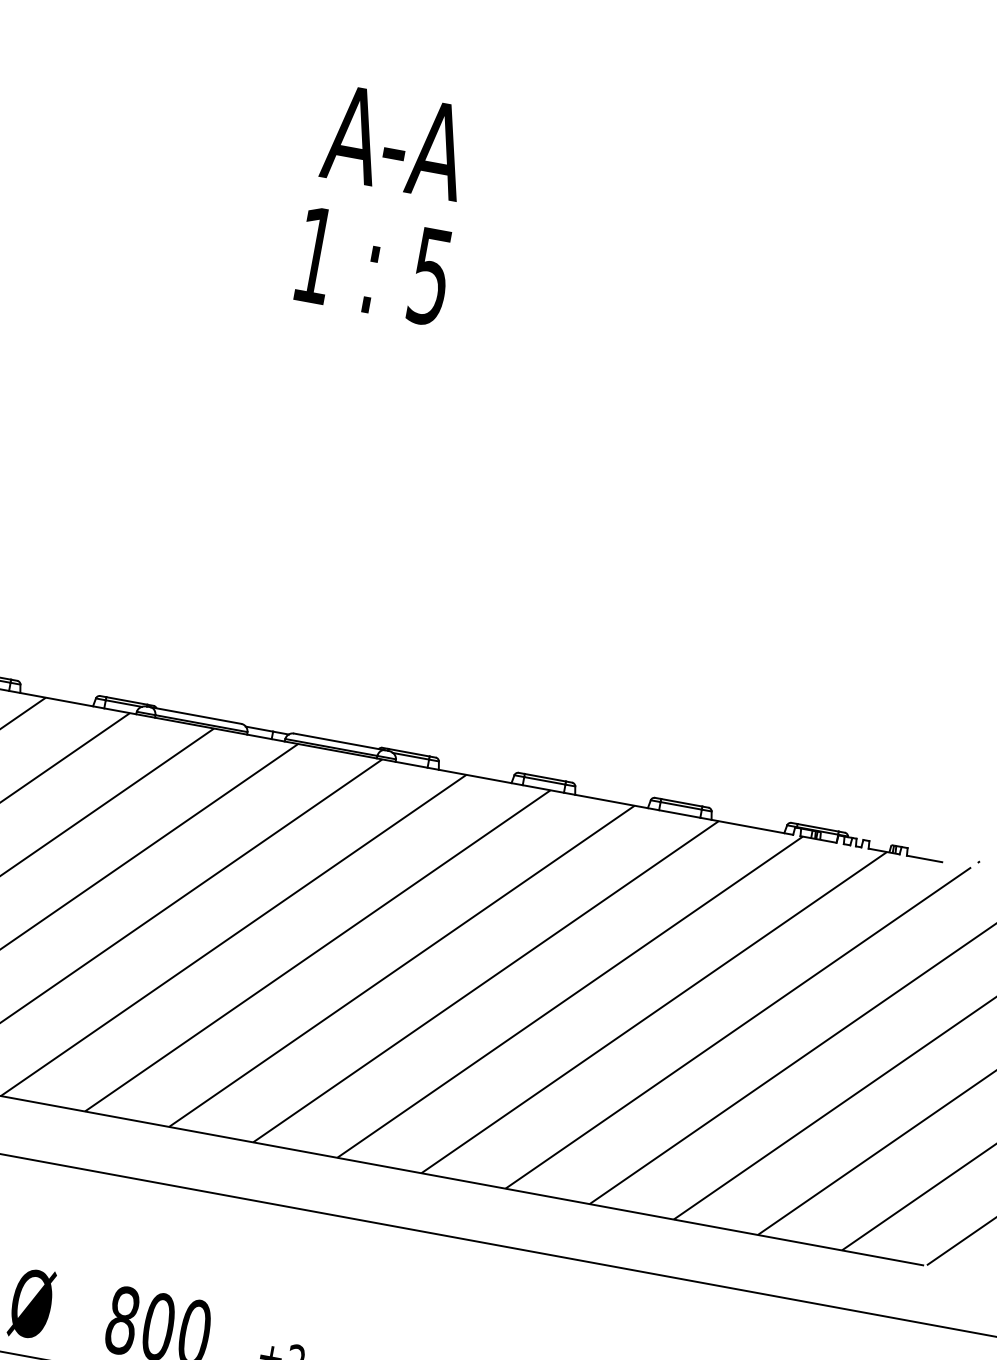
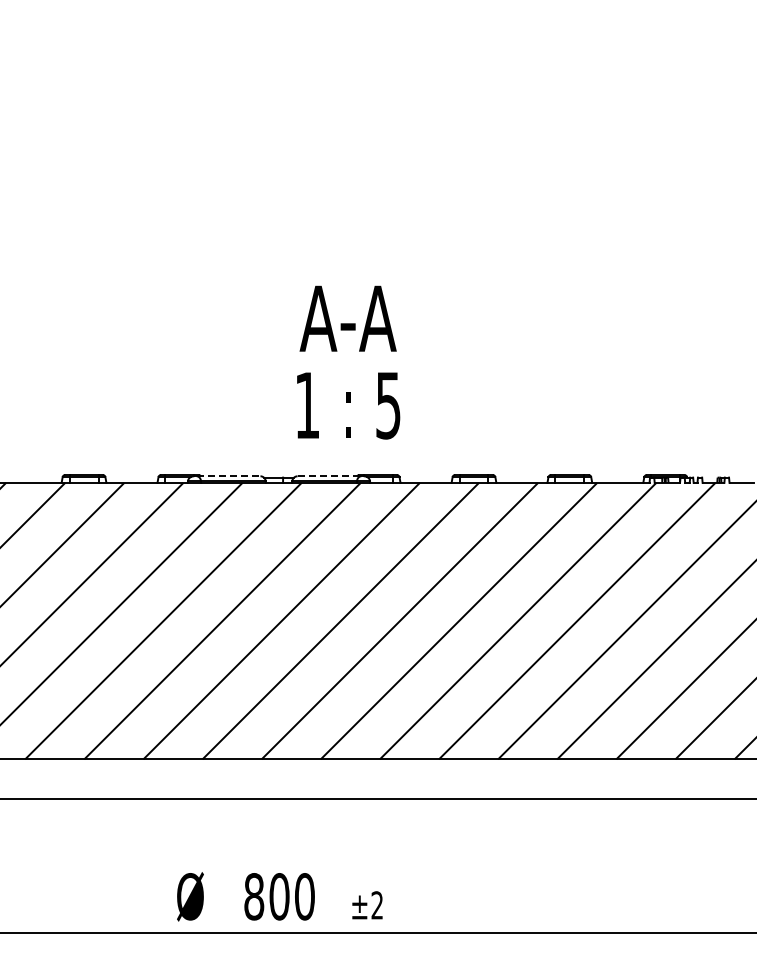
text: (385, 204) -> (348, 362), moved
line: (195, 715) -> (228, 476), solid -> dashed
line: (339, 742) -> (329, 476), solid -> dashed

